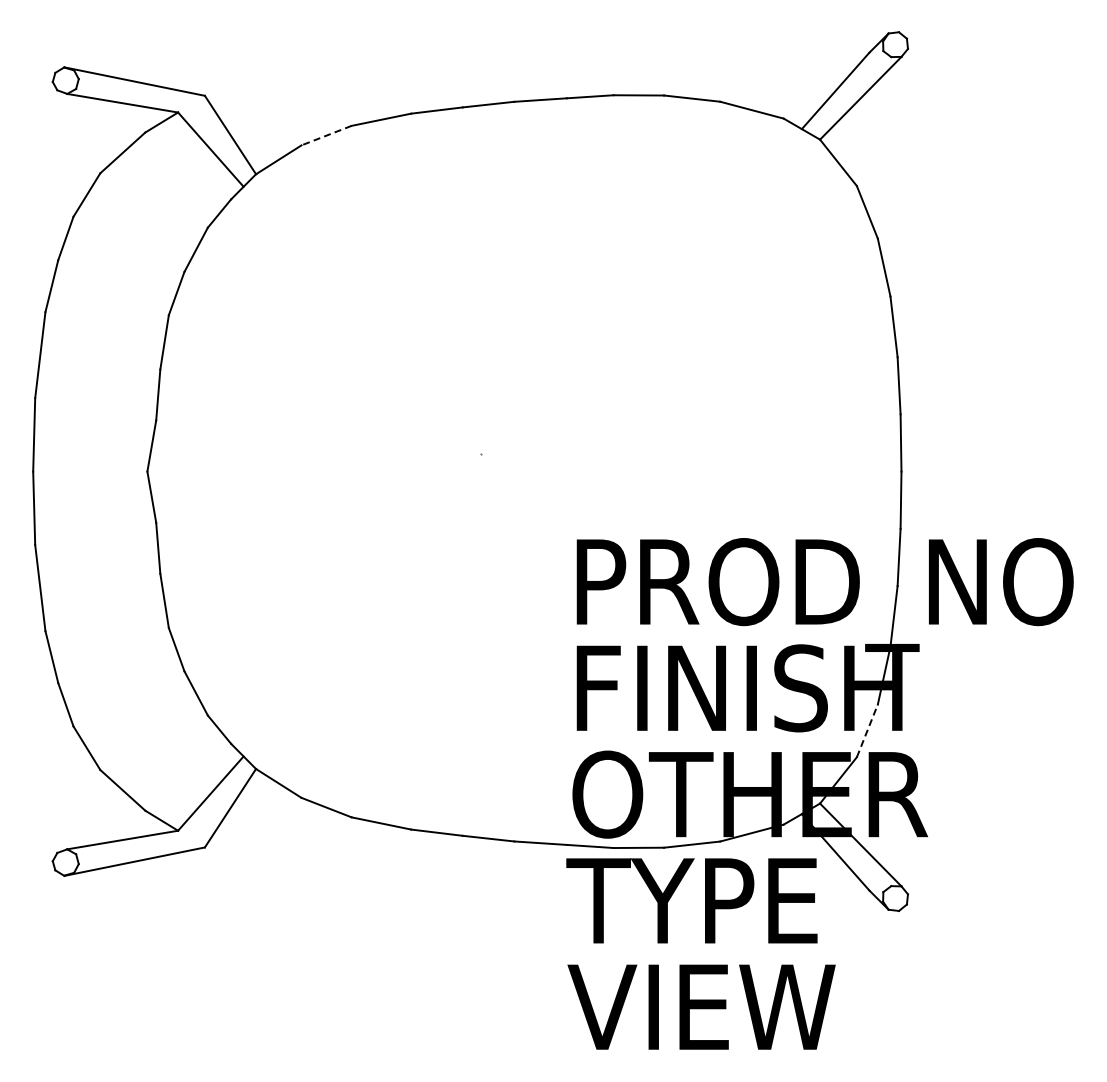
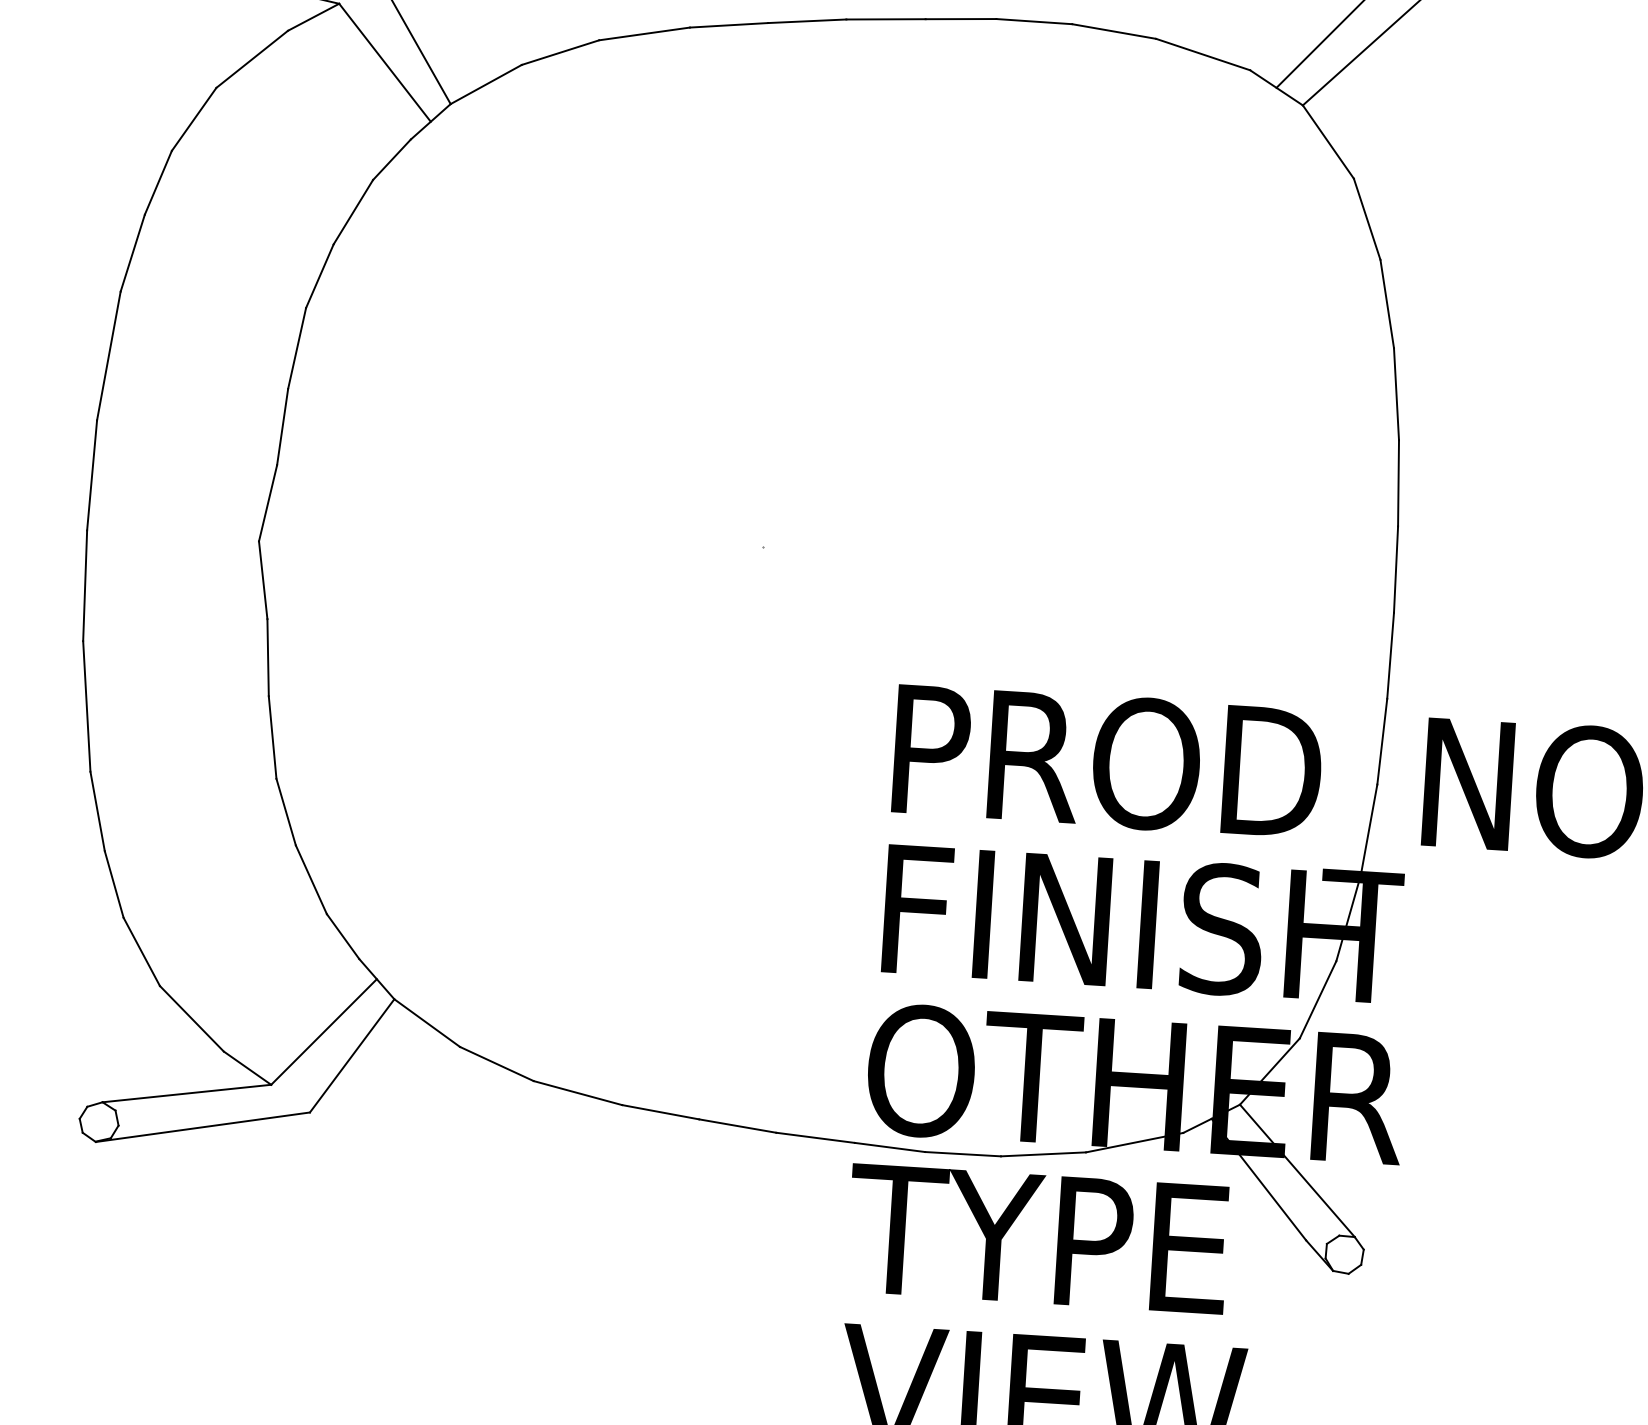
line: (326, 135) -> (560, 52), dashed -> solid
line: (867, 730) -> (1318, 999), dashed -> solid

